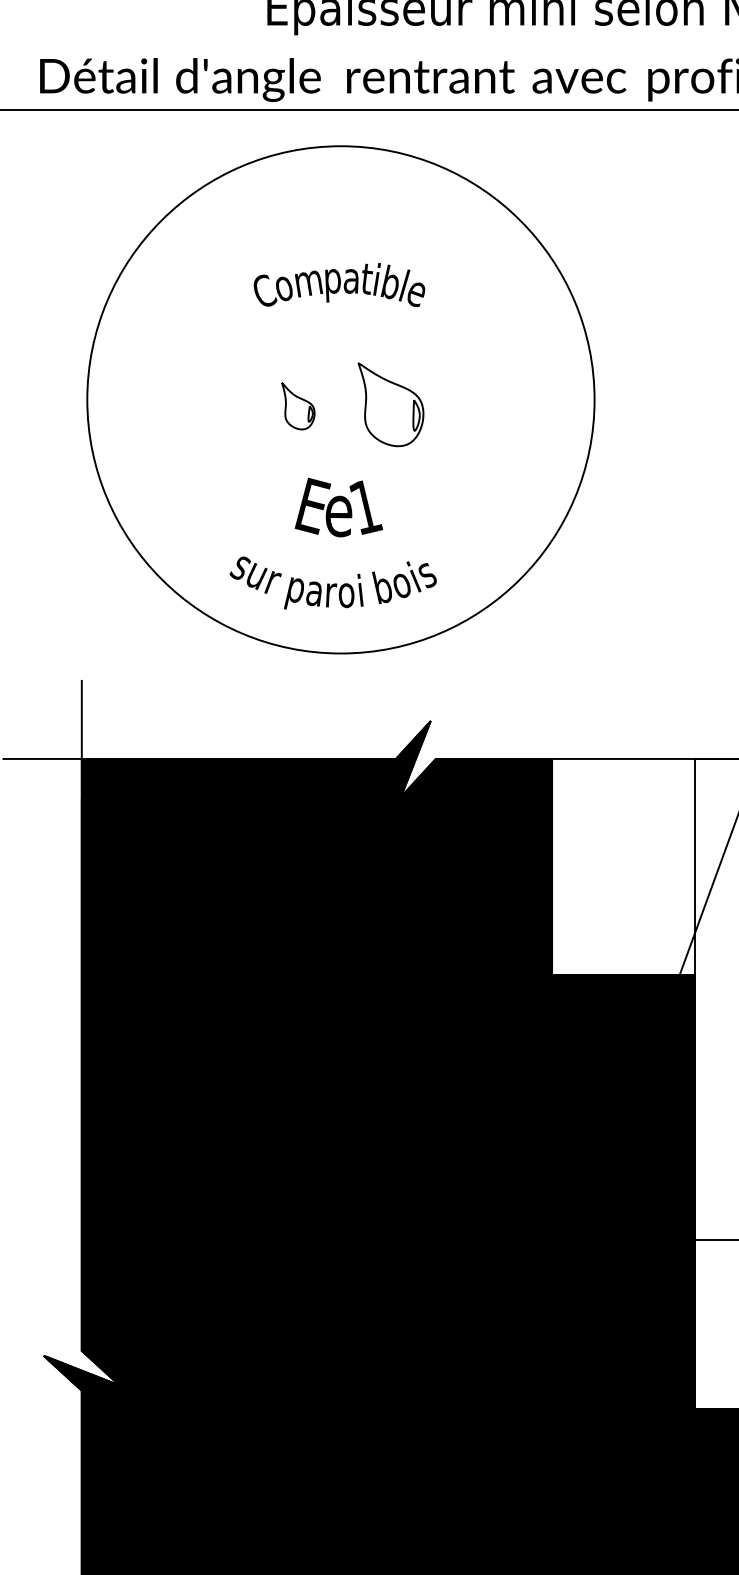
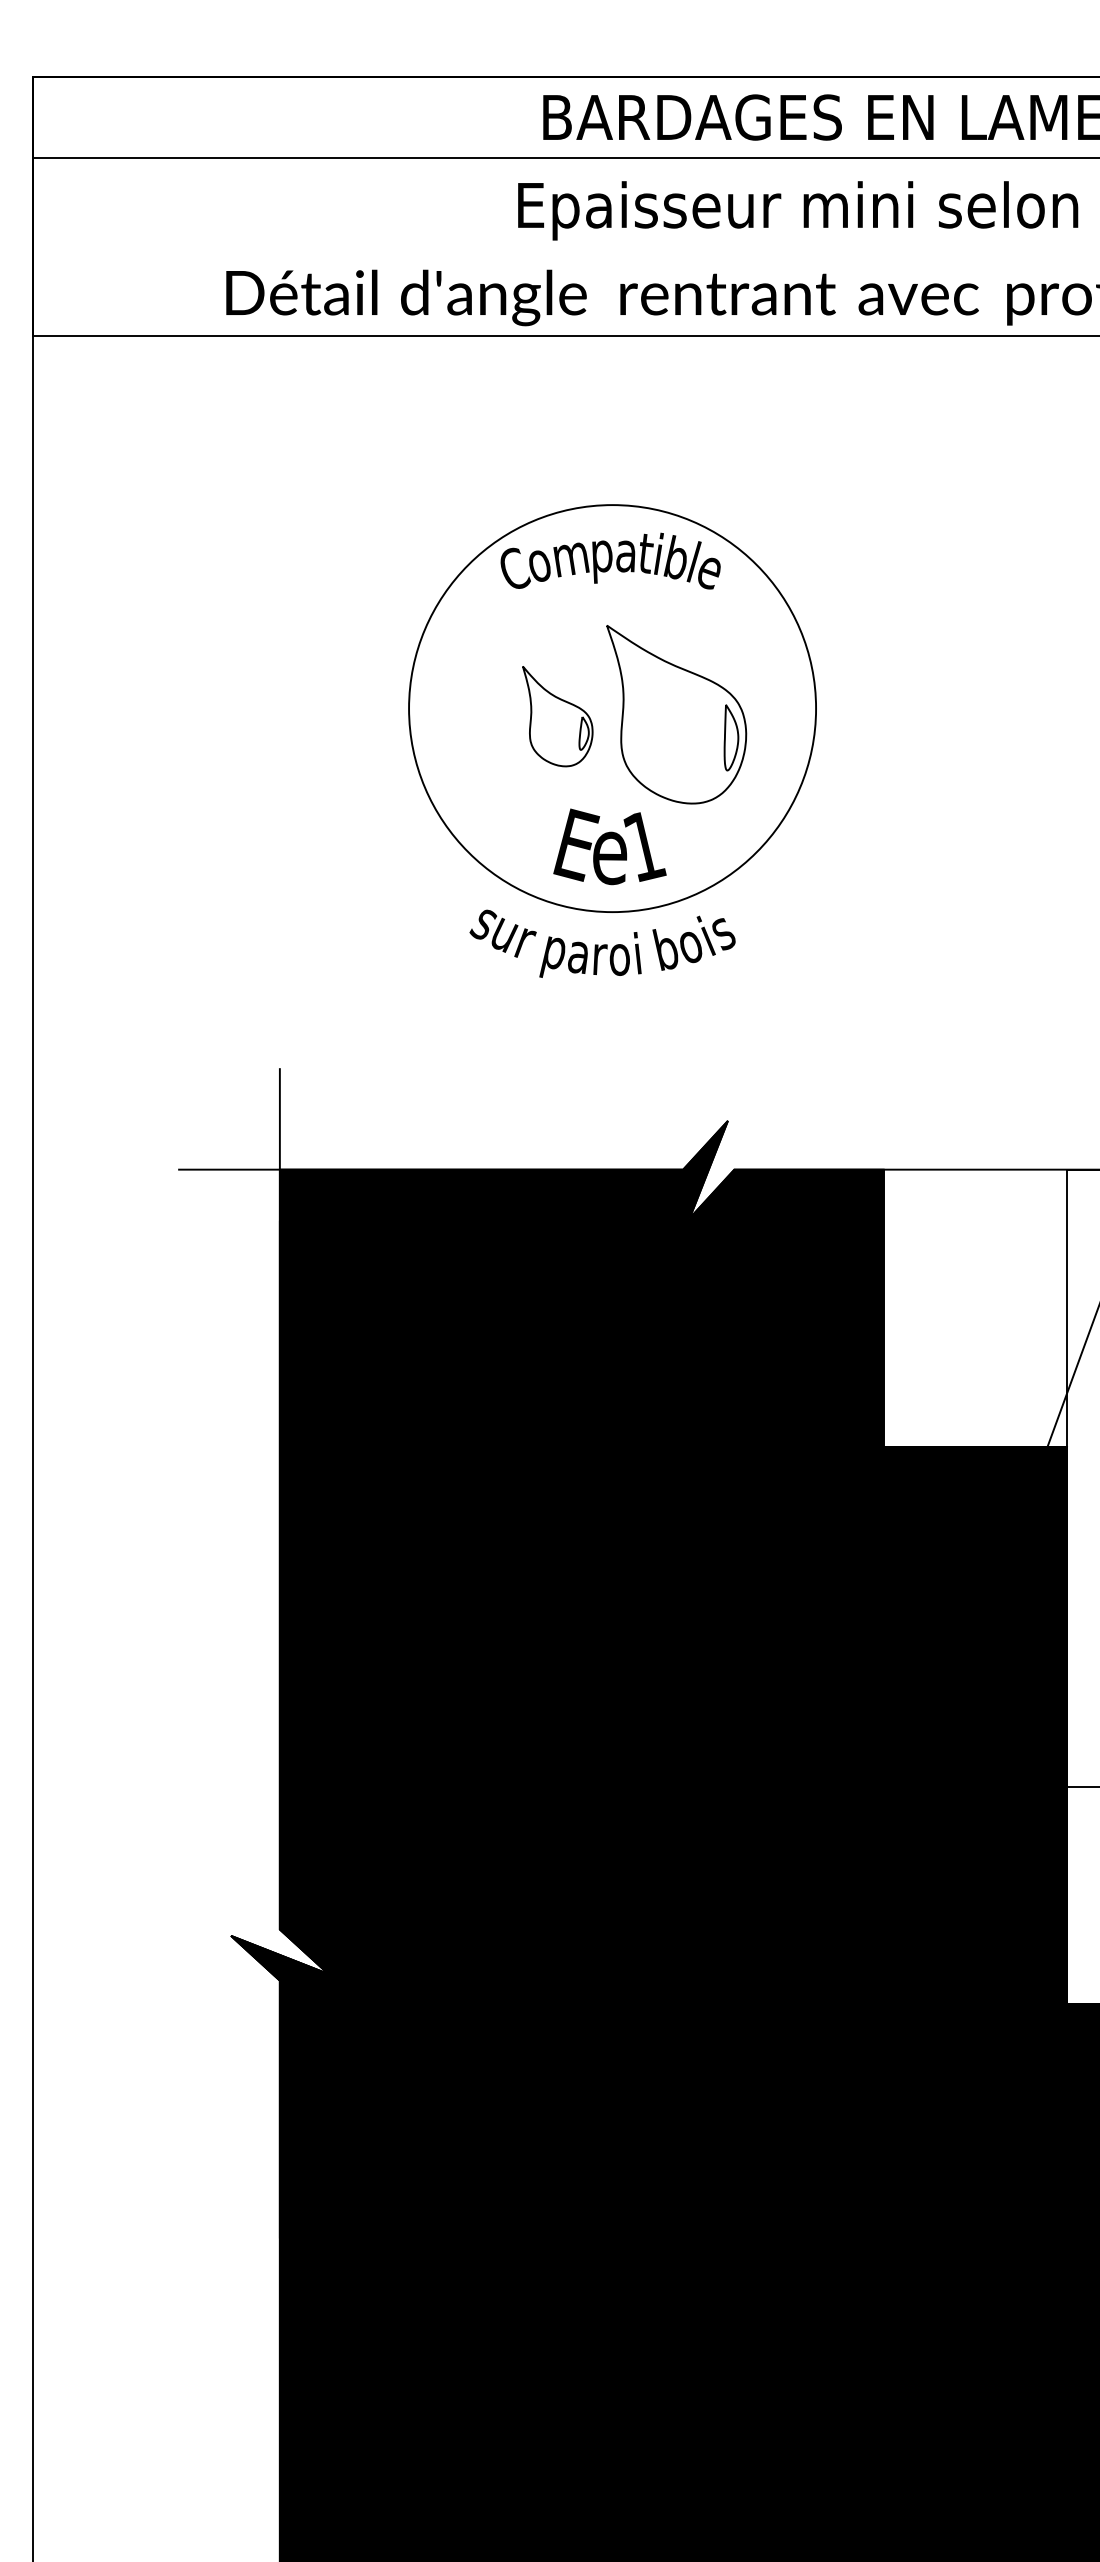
circle: (340, 399) -> (612, 708), size x0.62
part: (390, 404) -> (676, 714), size x1.67
part: (298, 406) -> (557, 716), size x1.67

